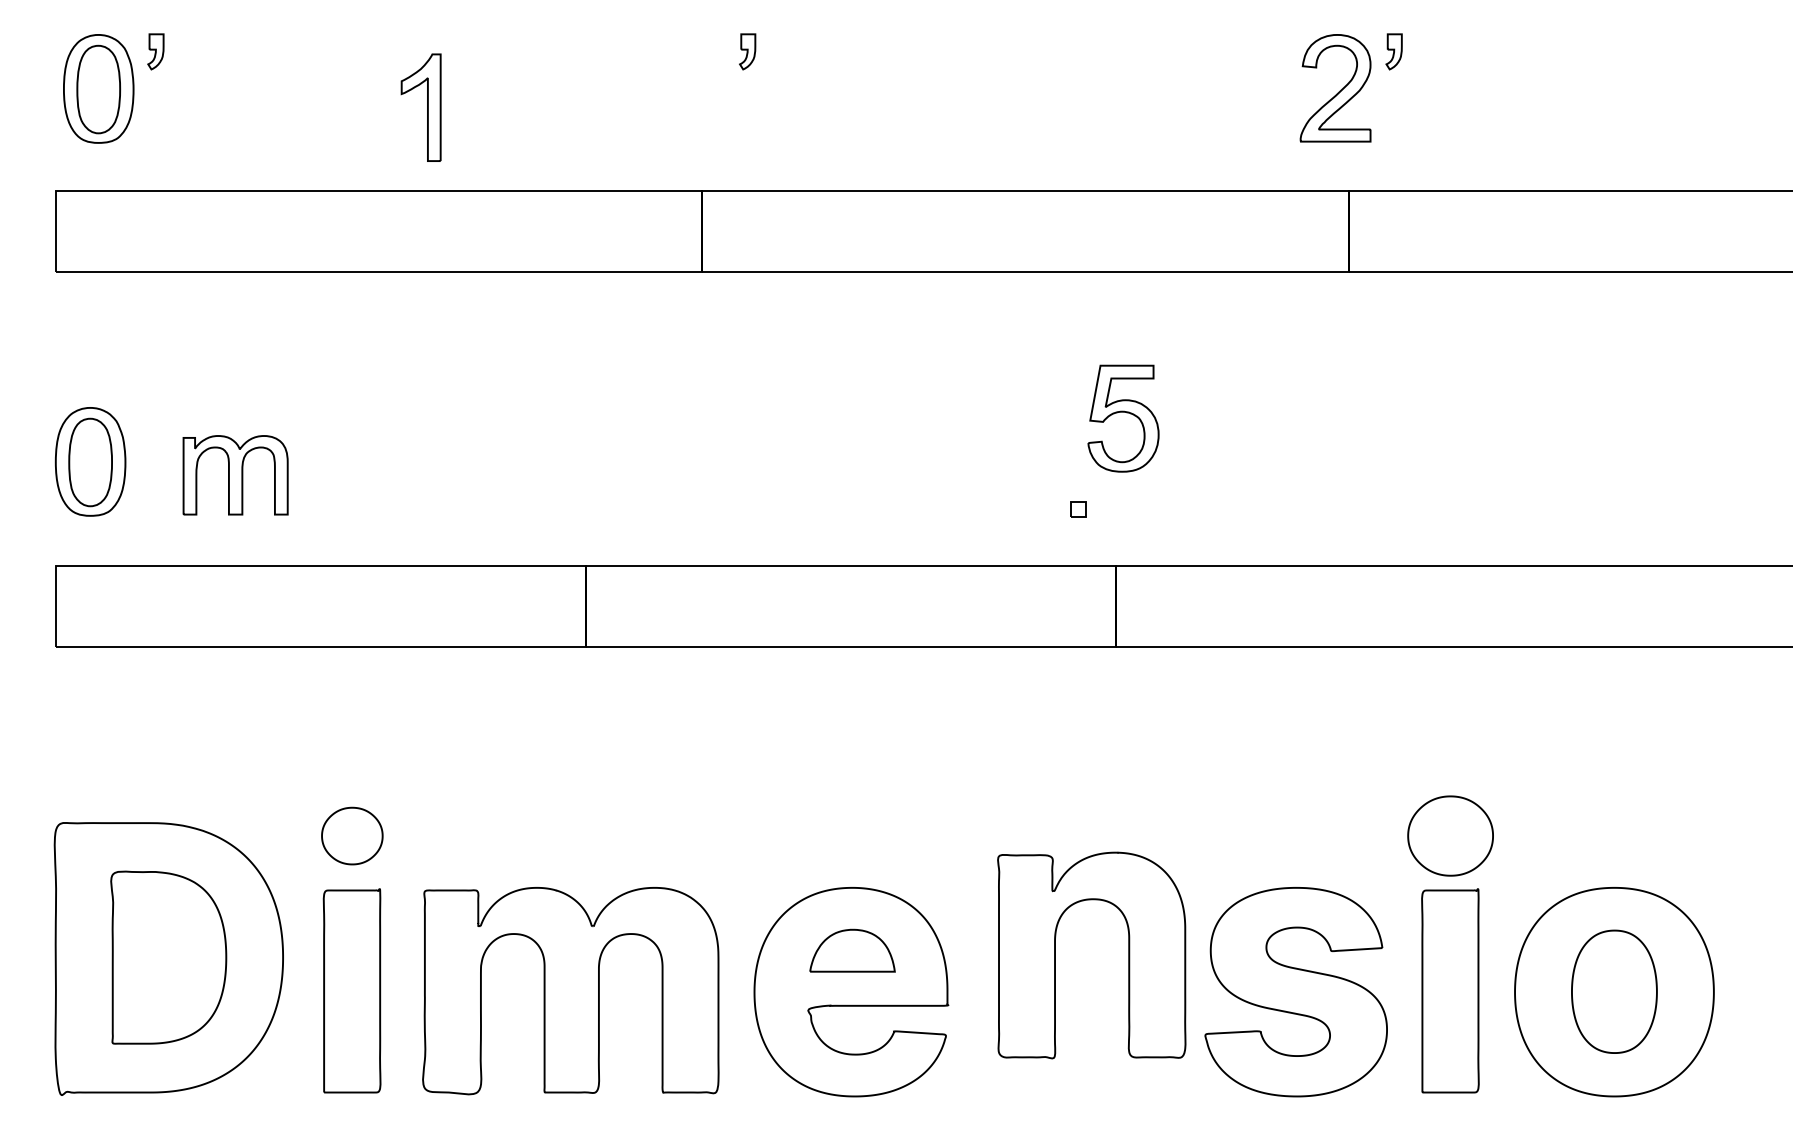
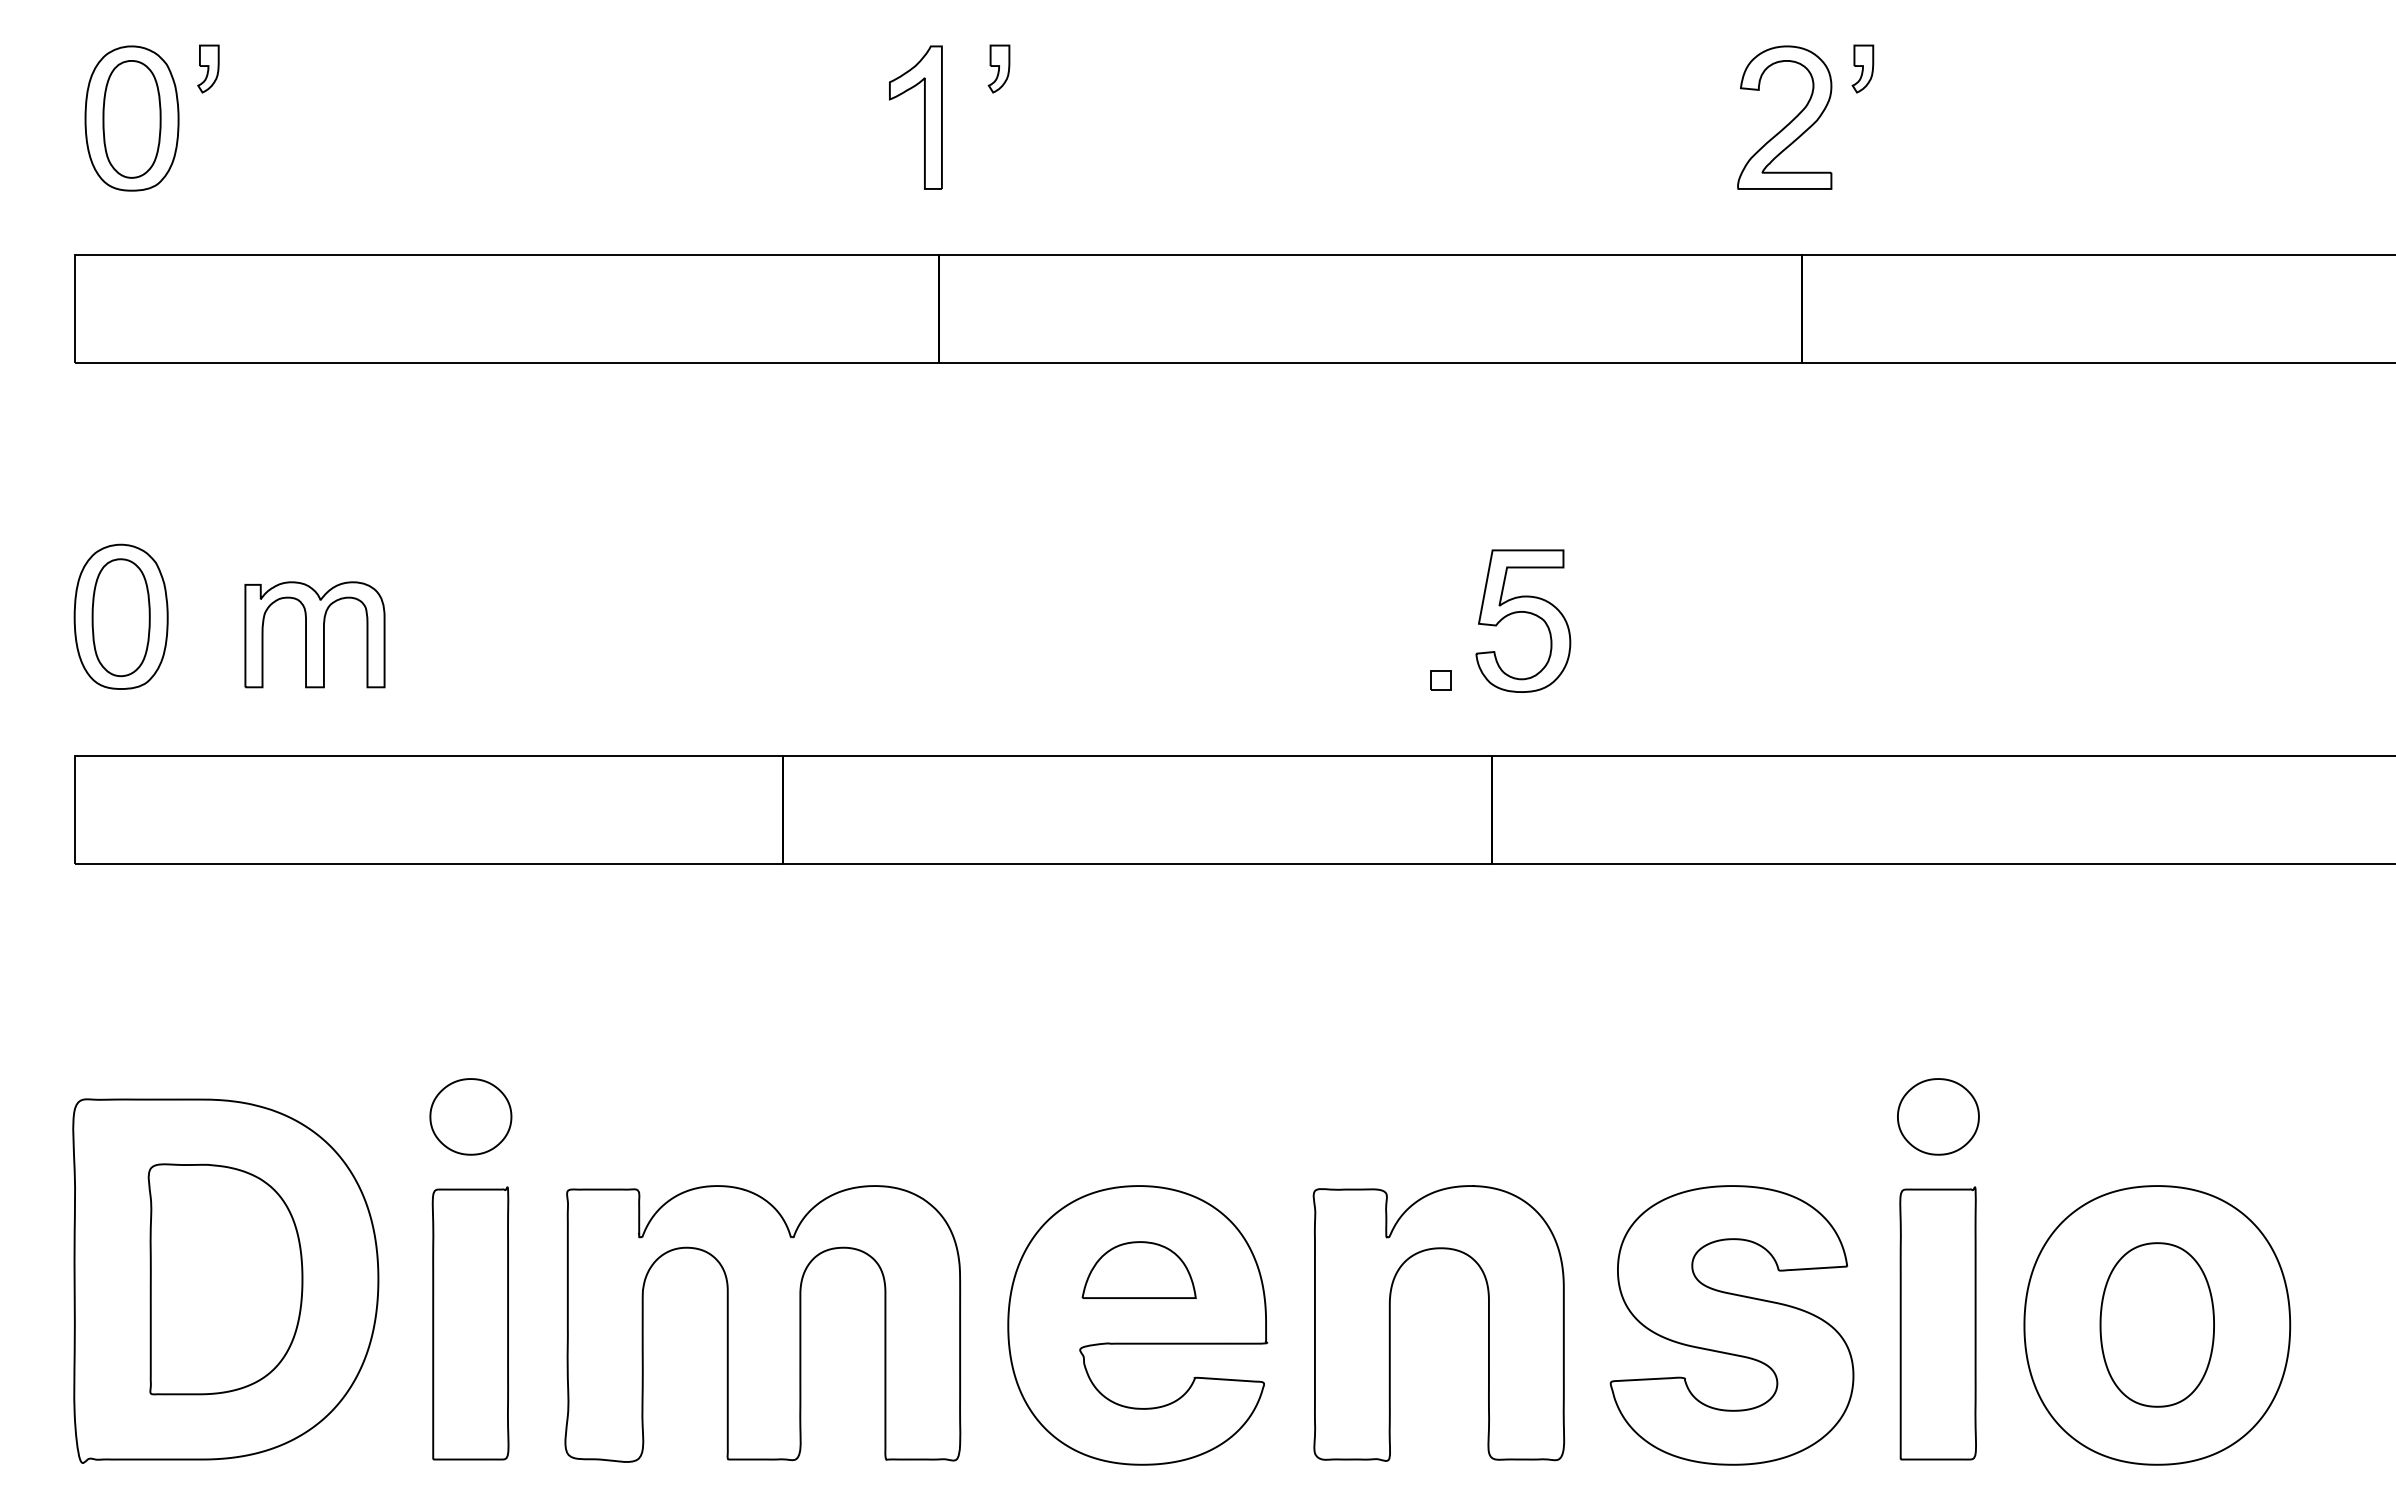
part: (427, 107) -> (924, 117), moved
part: (1125, 412) -> (1526, 613), moved
part: (1450, 835) -> (1938, 1116), size x0.71
part: (1055, 955) -> (1390, 1323), moved

